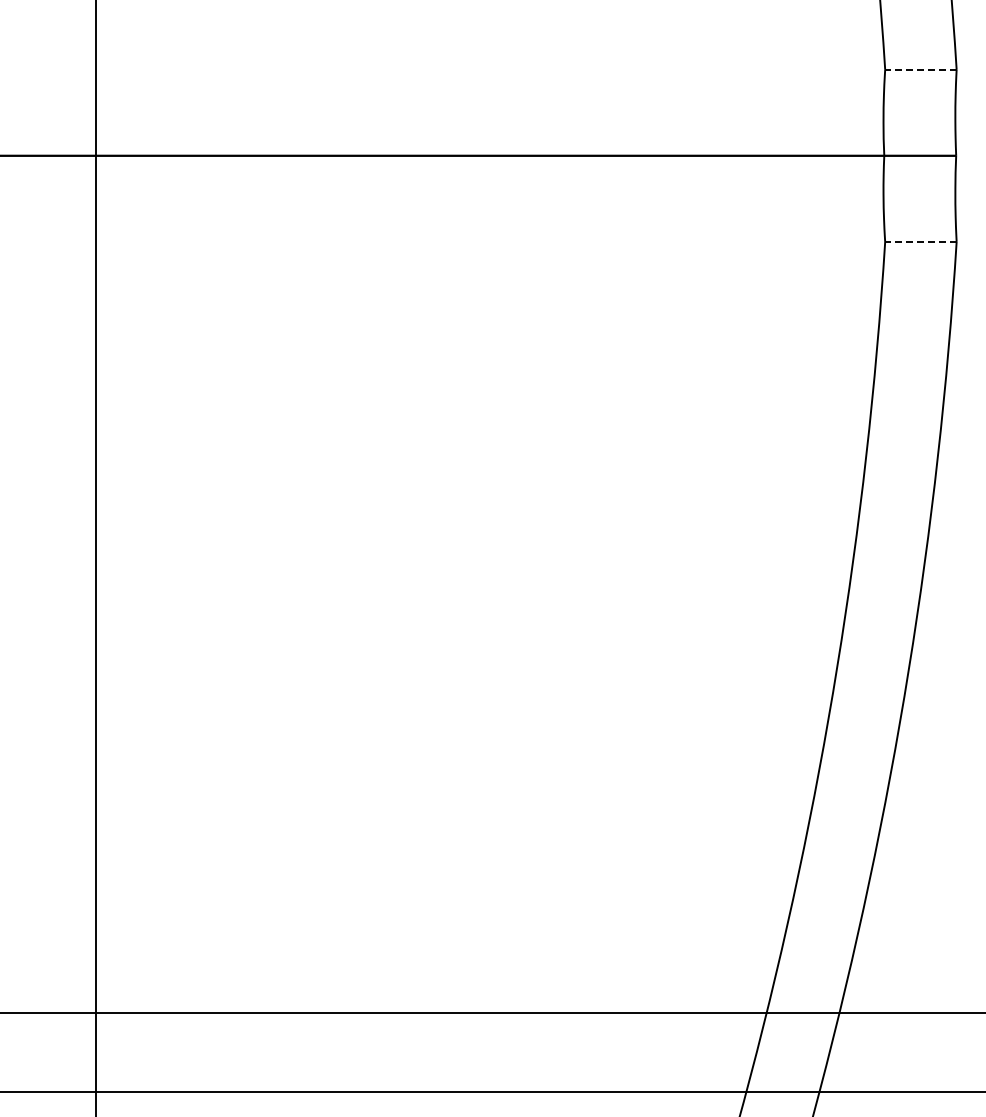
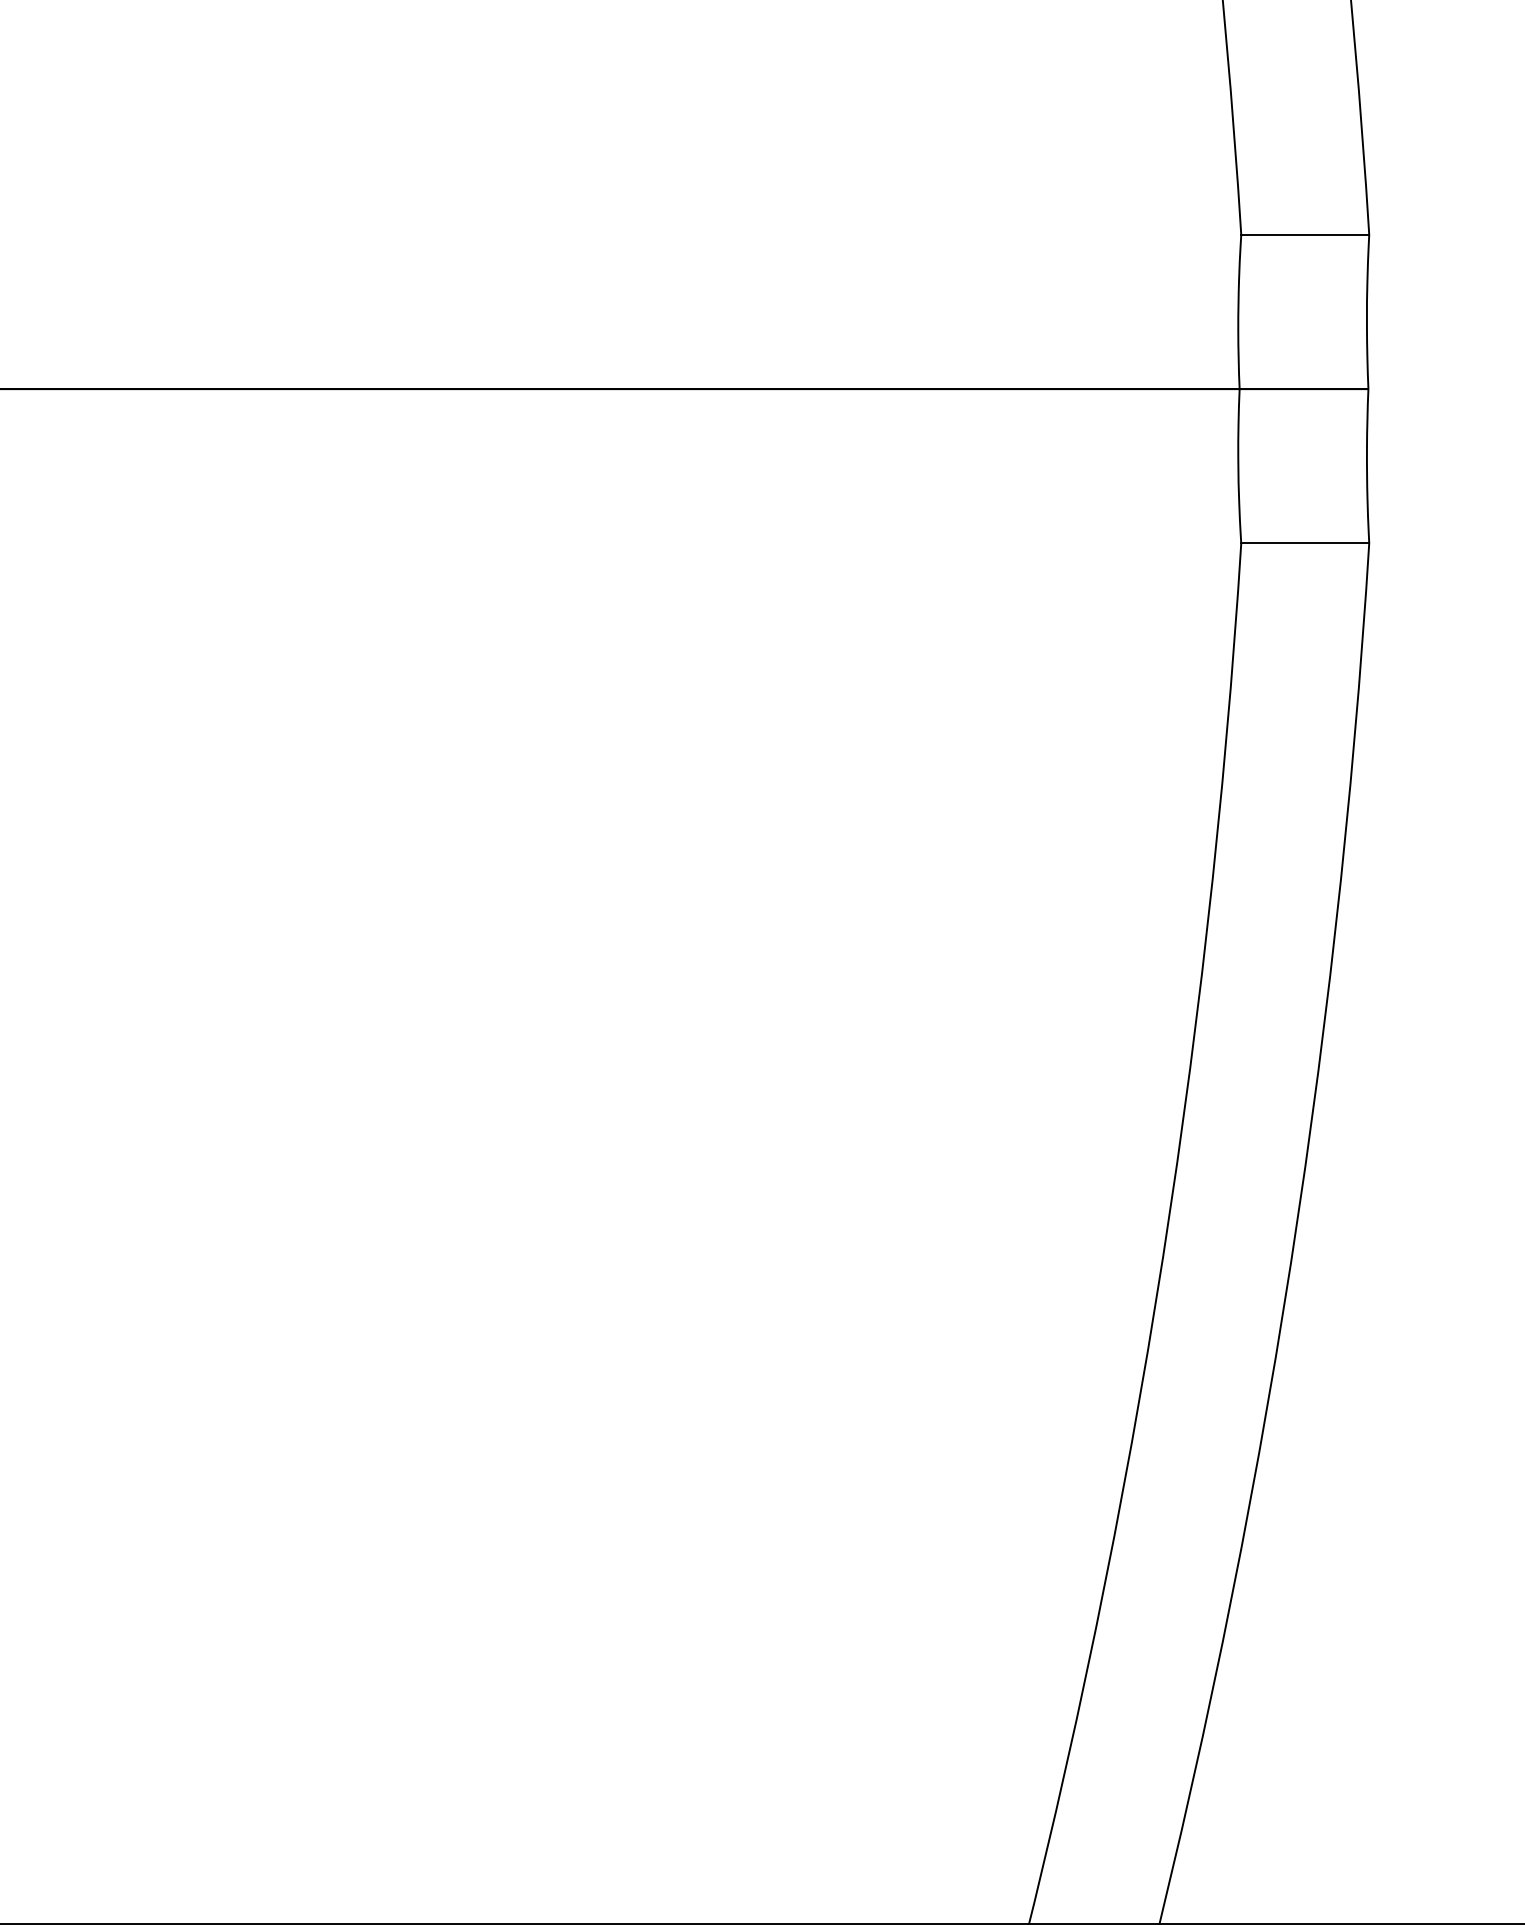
line: (920, 69) -> (1304, 234), dashed -> solid
line: (920, 241) -> (1304, 542), dashed -> solid

